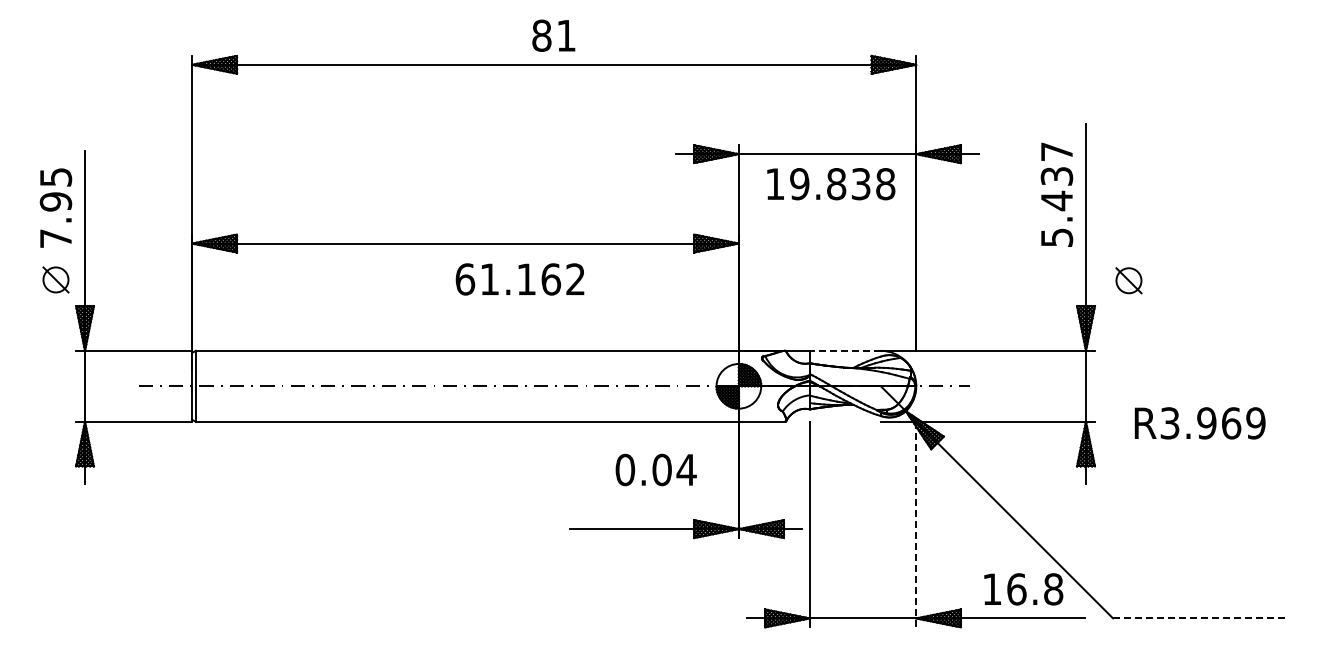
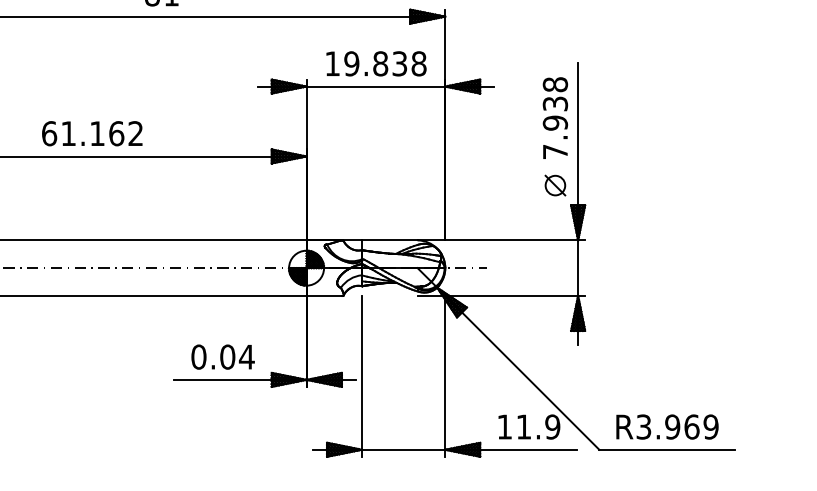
text: (831, 184) -> (376, 64), moved
text: (1056, 194) -> (555, 118), 5.437 -> 7.938
text: (519, 279) -> (91, 133), moved
part: (1128, 280) -> (555, 185), moved
line: (844, 350) -> (389, 240), dashed -> solid
text: (1199, 423) -> (666, 427), moved
text: (655, 469) -> (222, 356), moved
line: (916, 524) -> (445, 376), dashed -> solid
text: (1035, 589) -> (538, 427), 16.8 -> 11.9
line: (1199, 618) -> (666, 449), dashed -> solid

